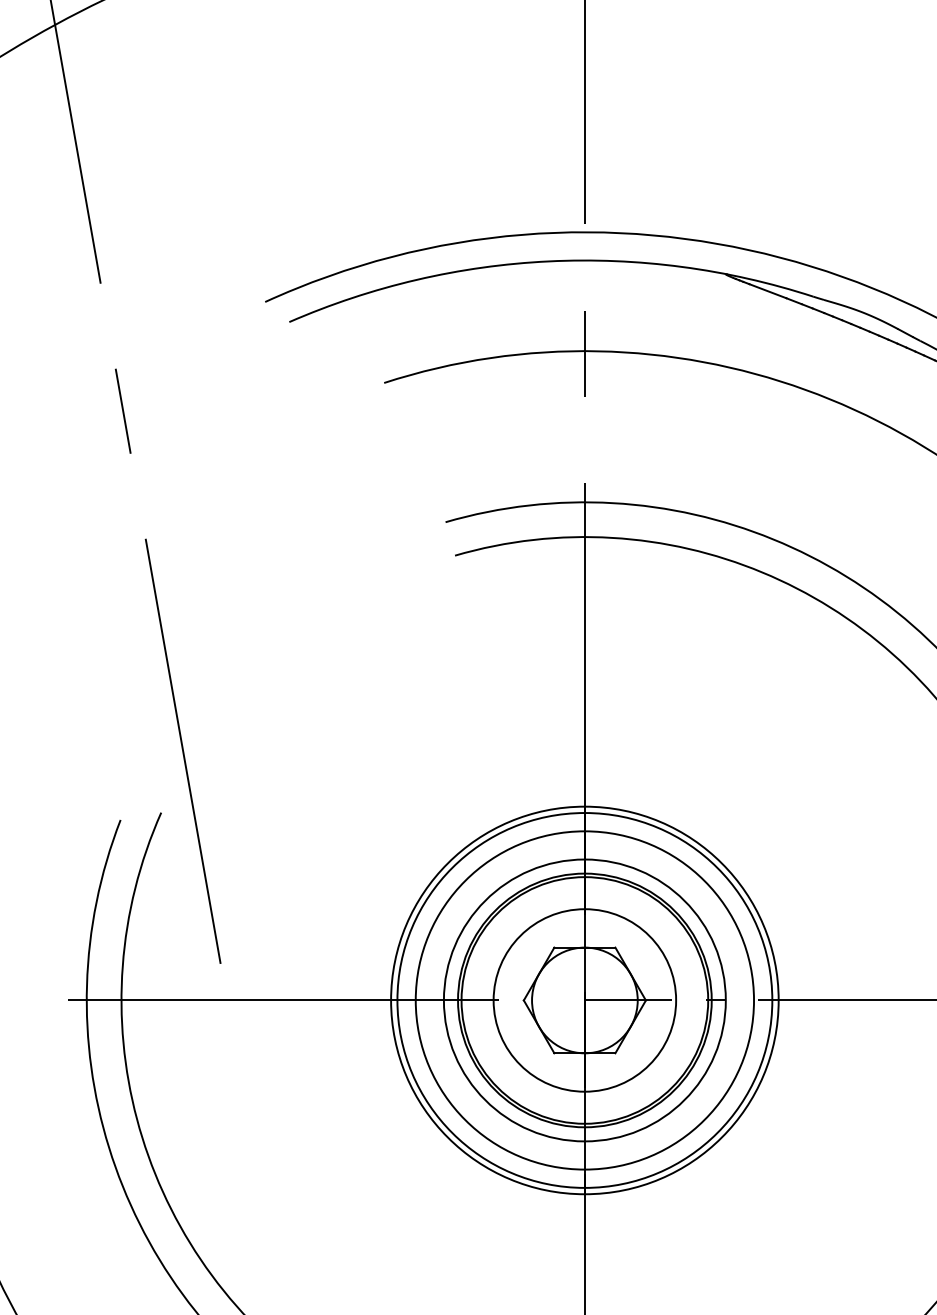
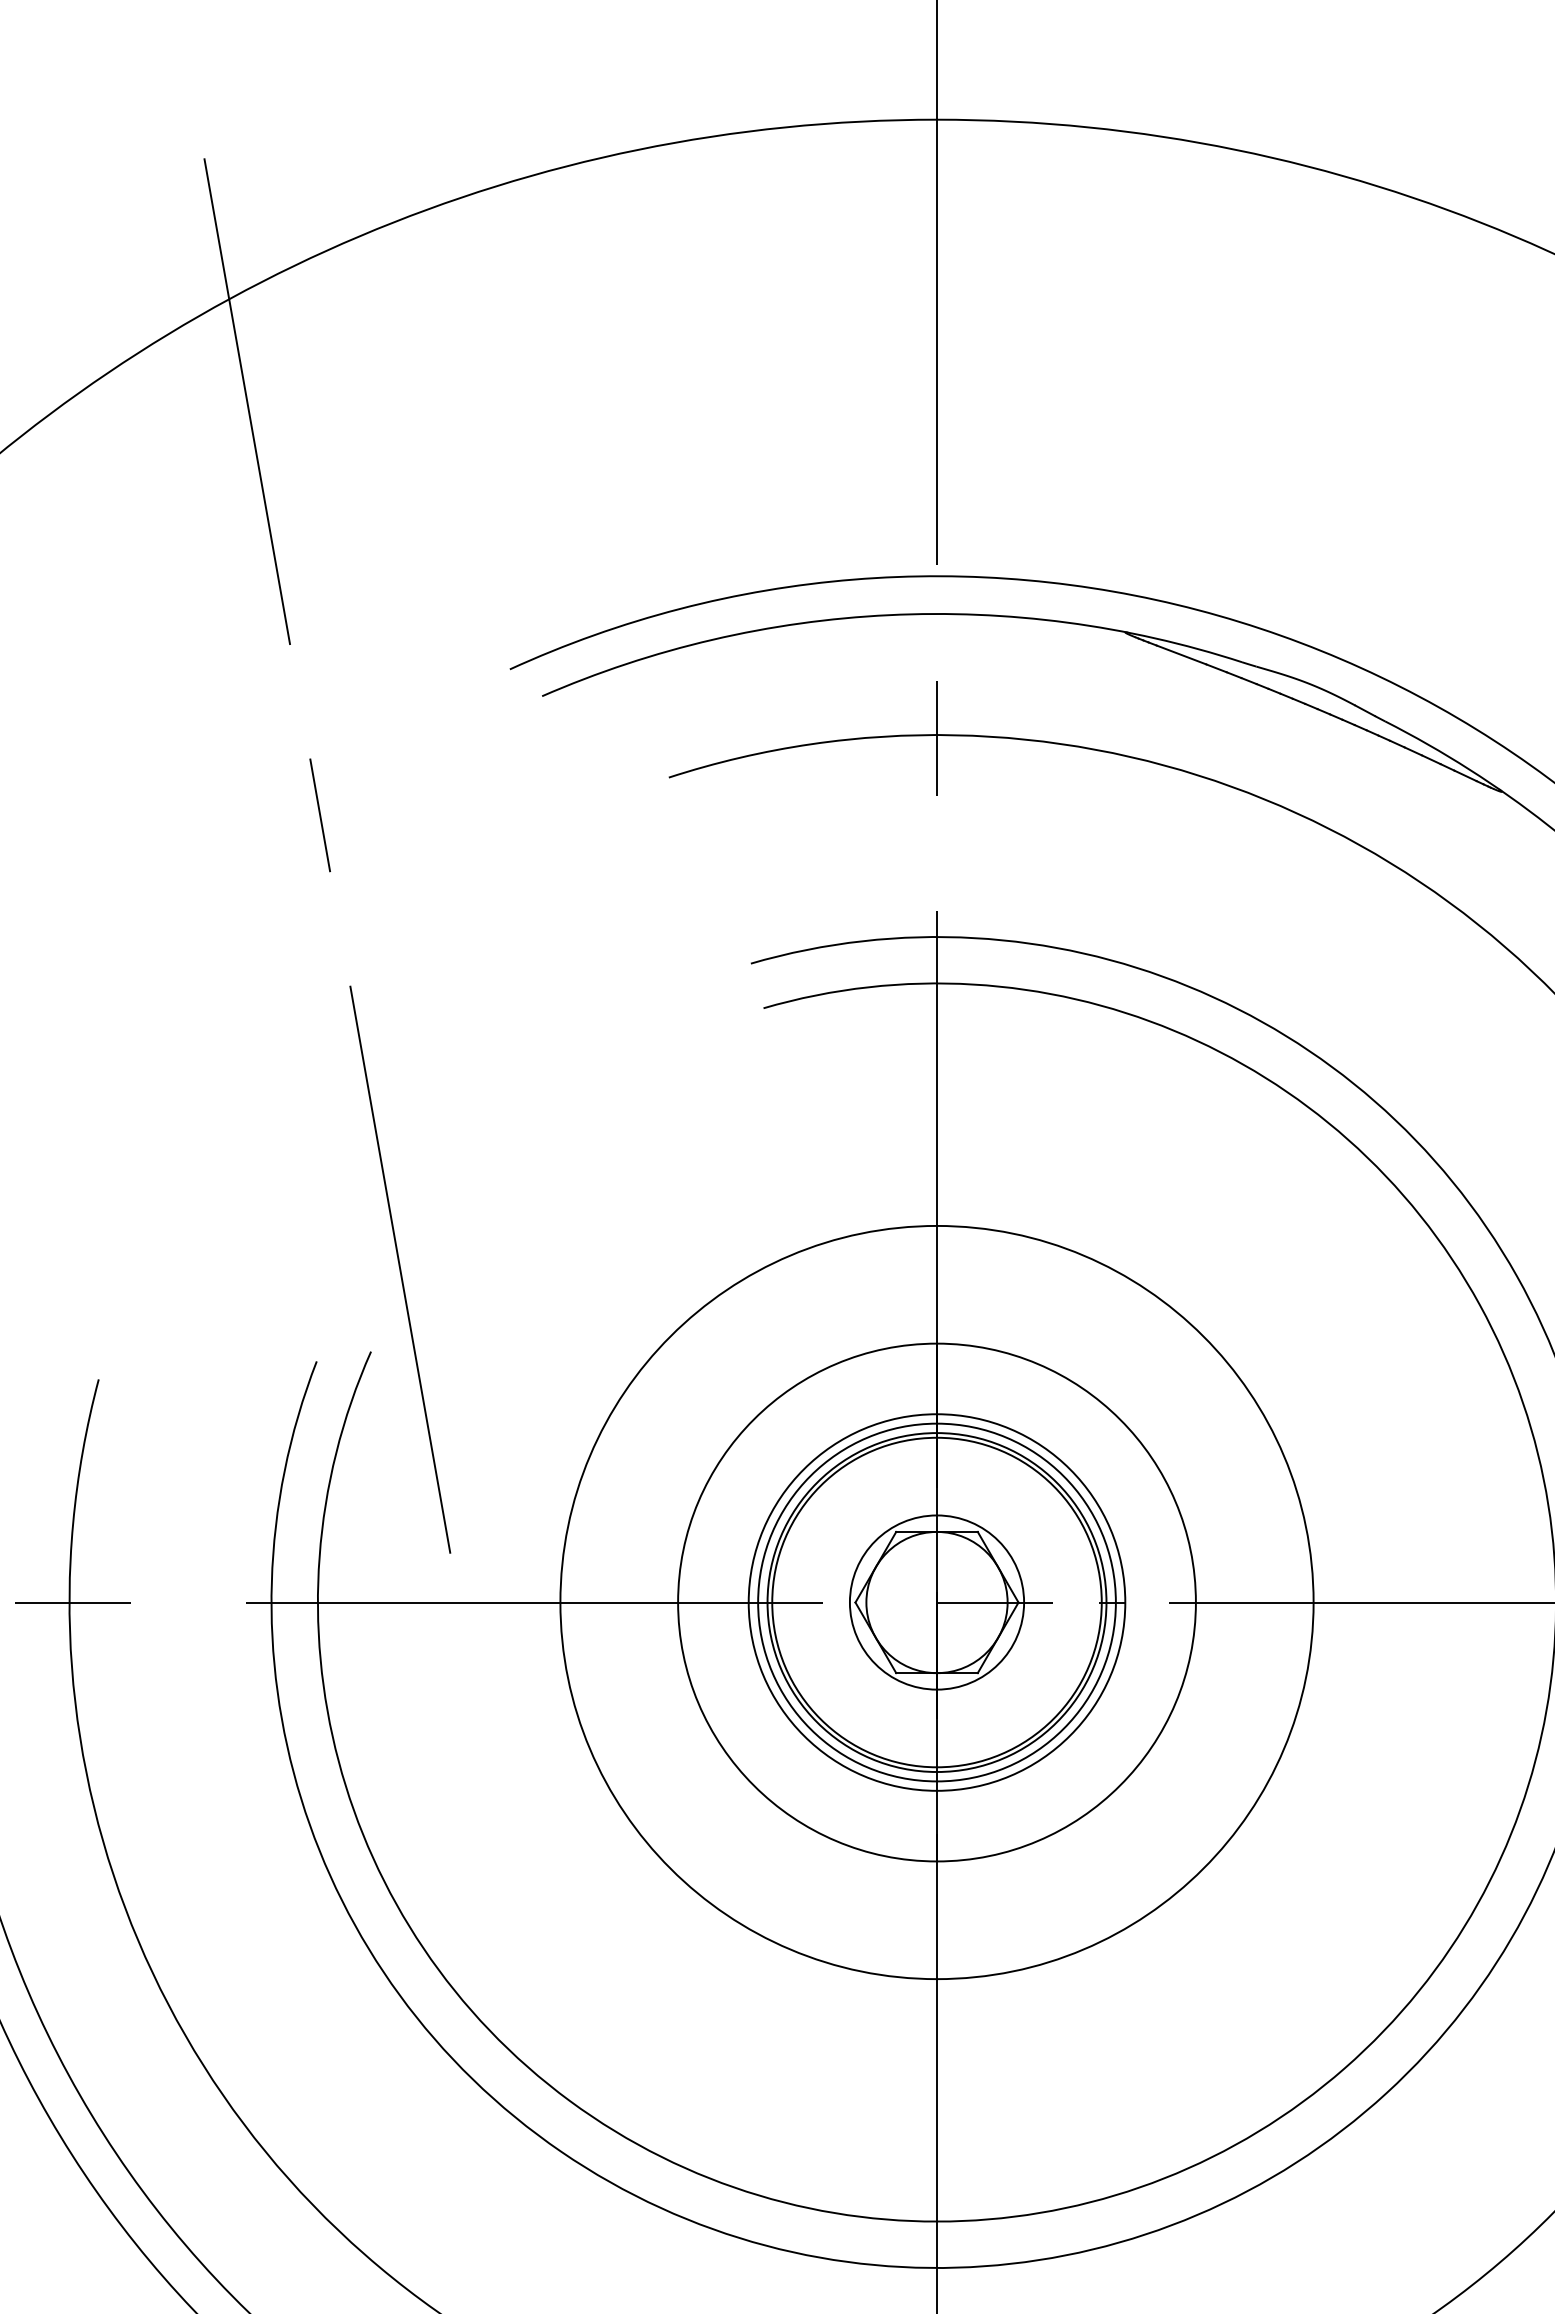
circle: (584, 1000) -> (936, 1602), size x0.71
circle: (584, 1000) -> (936, 1602), size x0.71
circle: (584, 1000) -> (936, 1602), size x1.67

